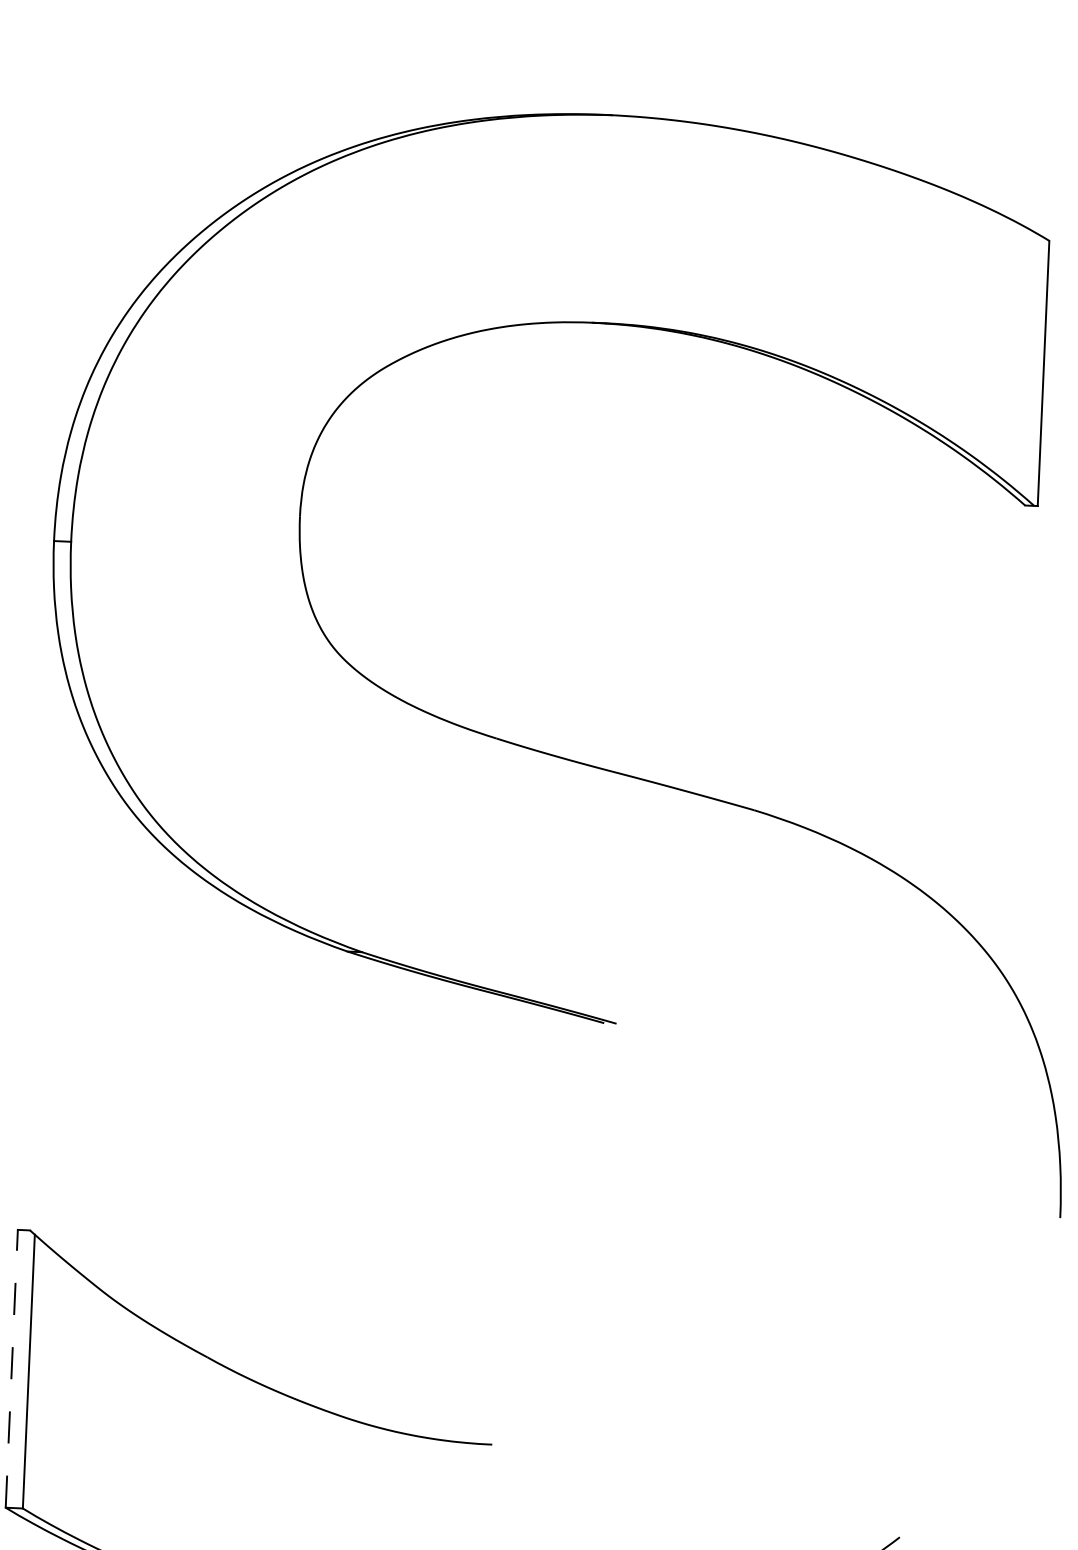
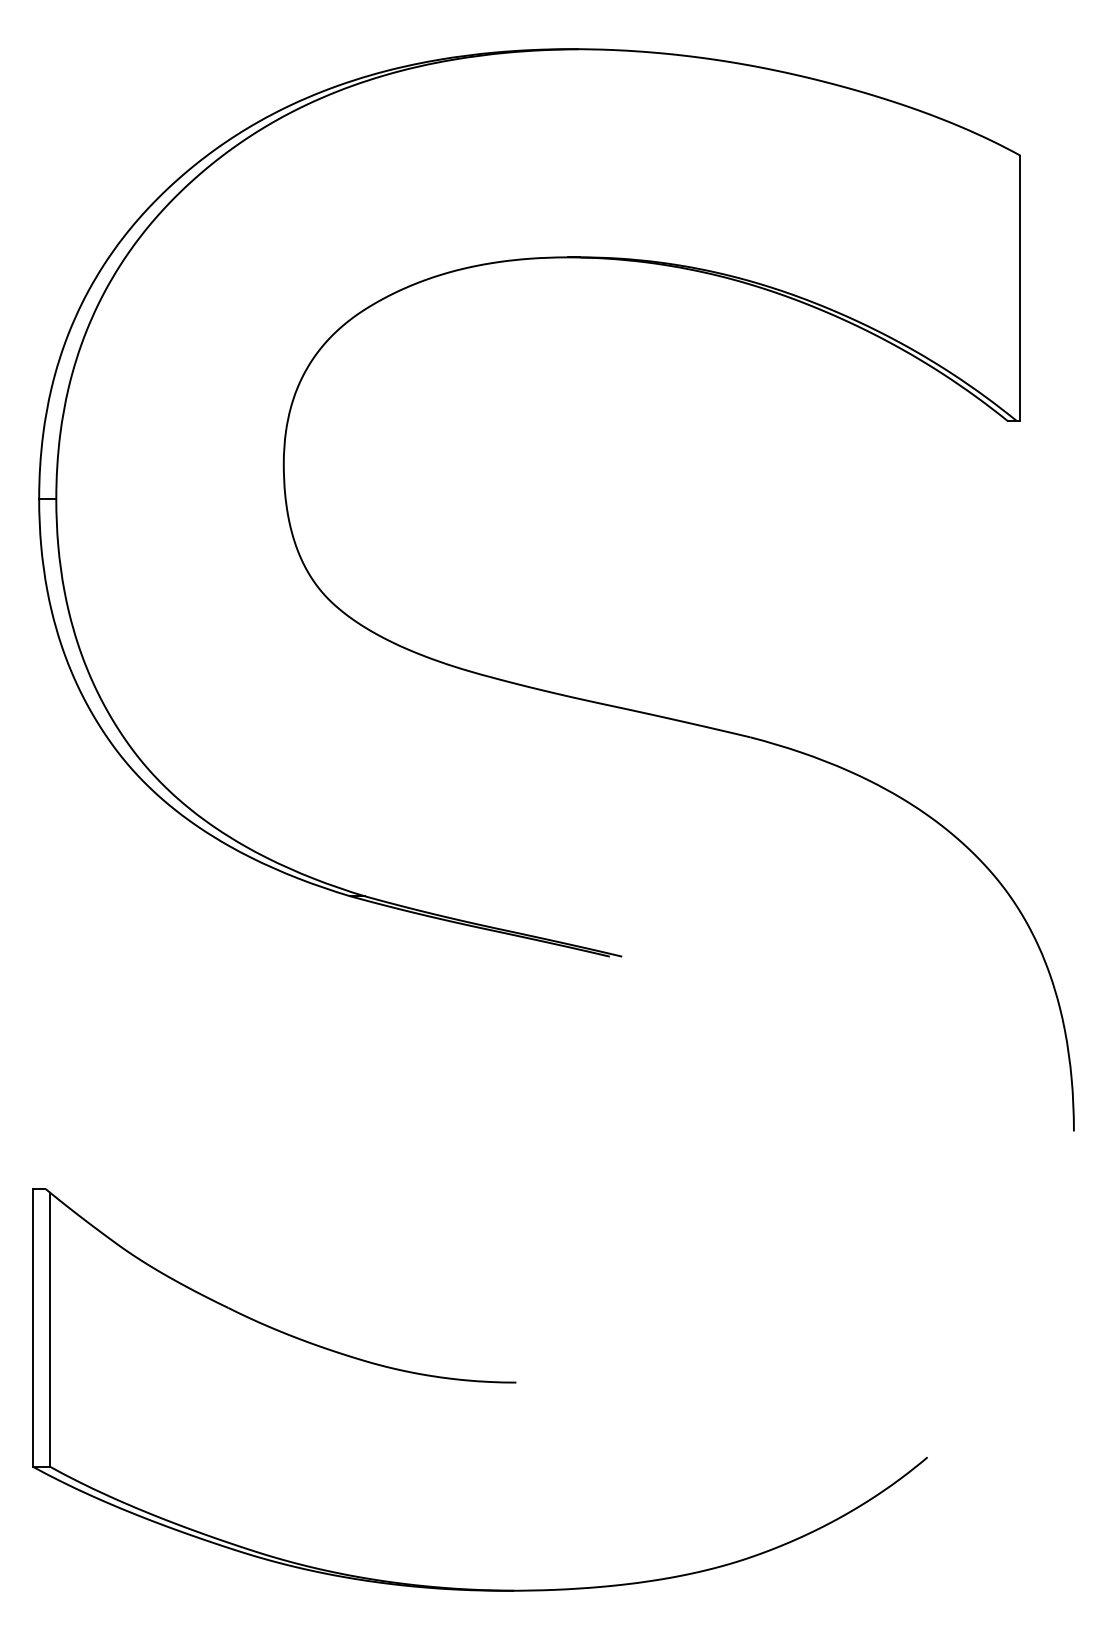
line: (12, 1368) -> (33, 1327), dashed -> solid

